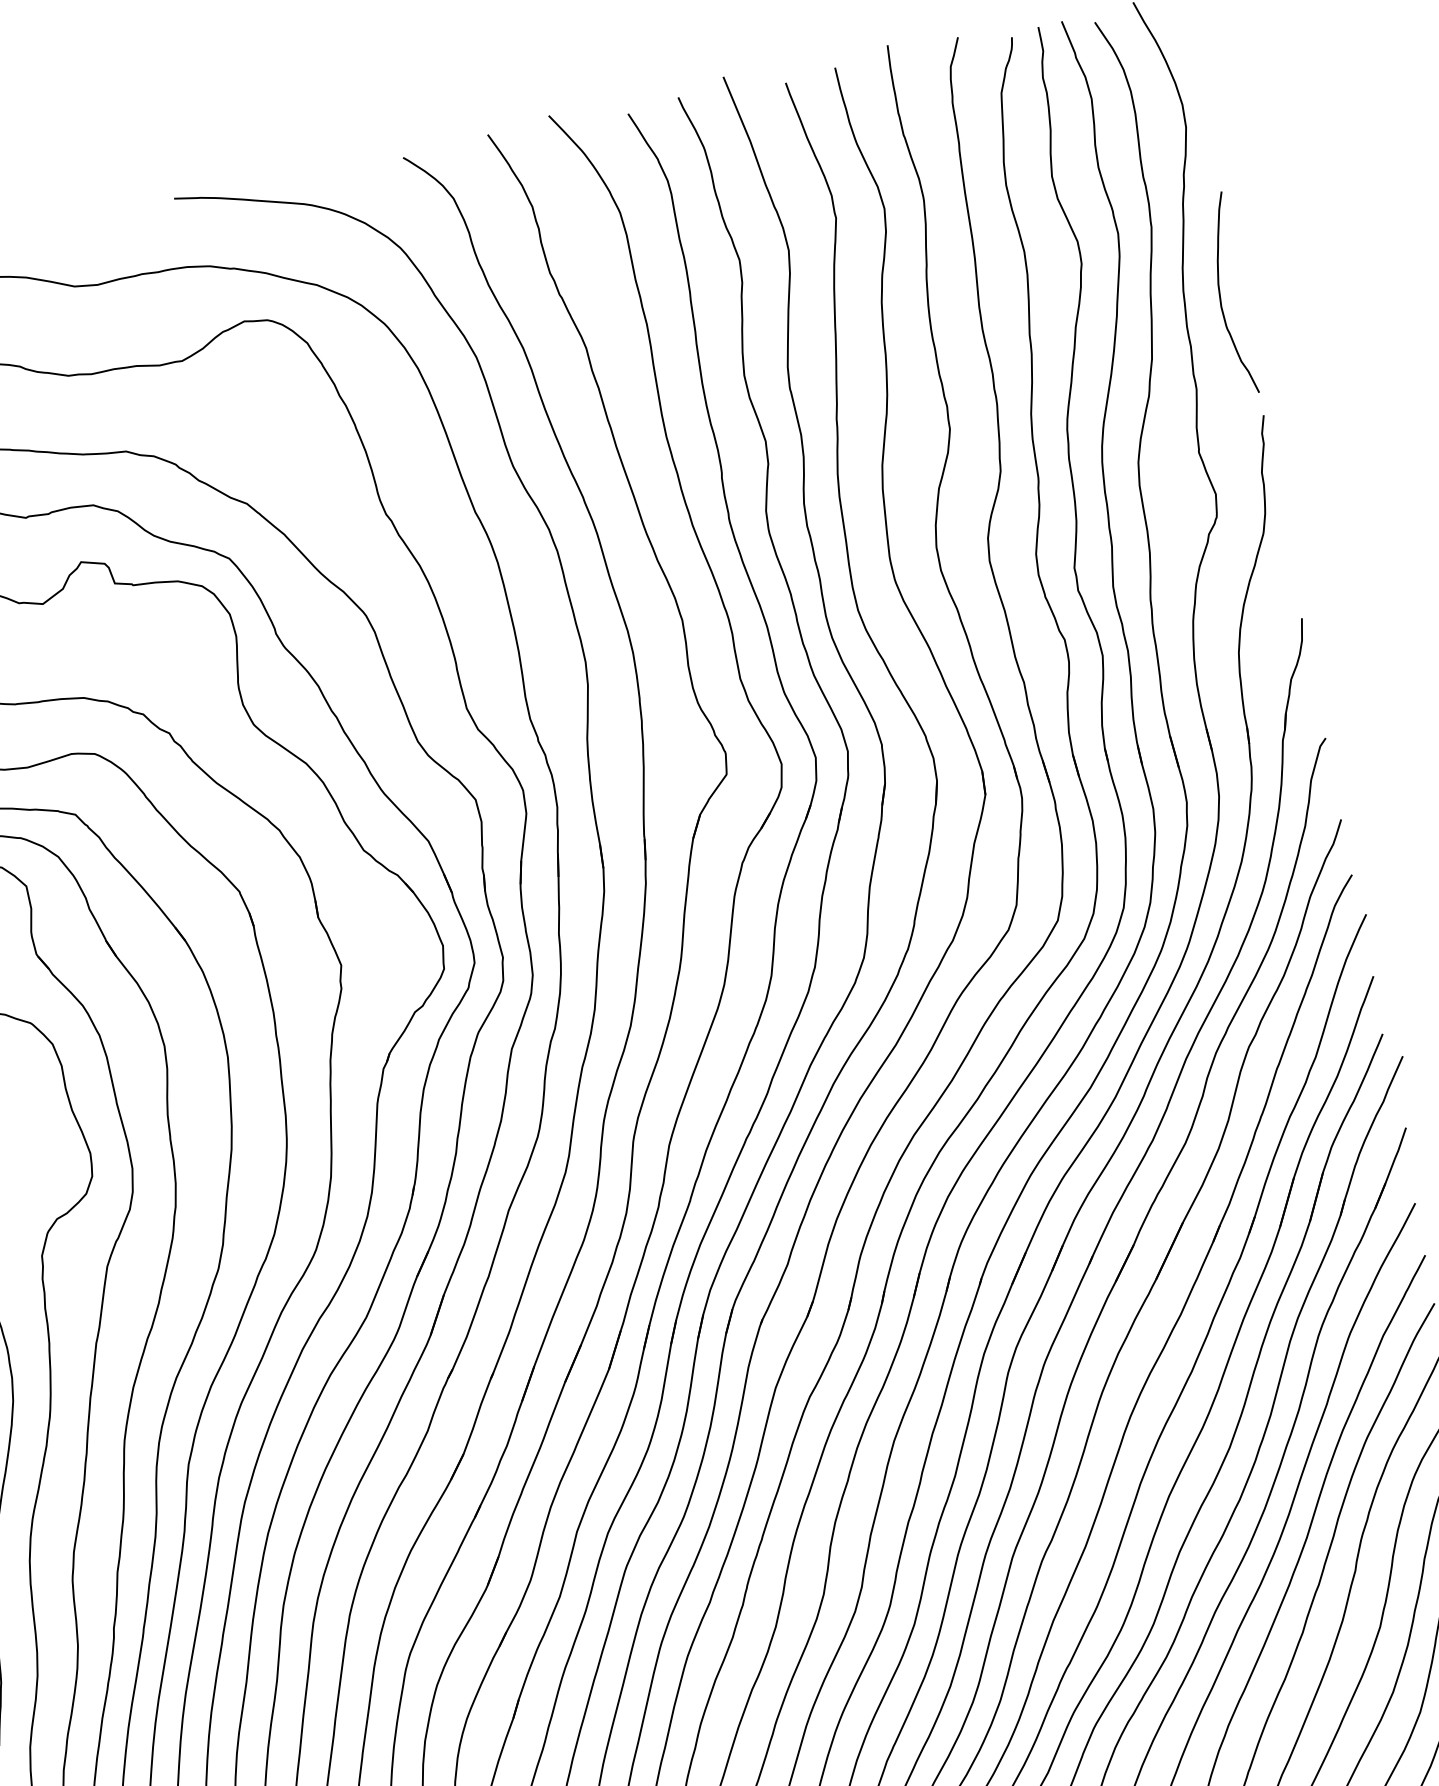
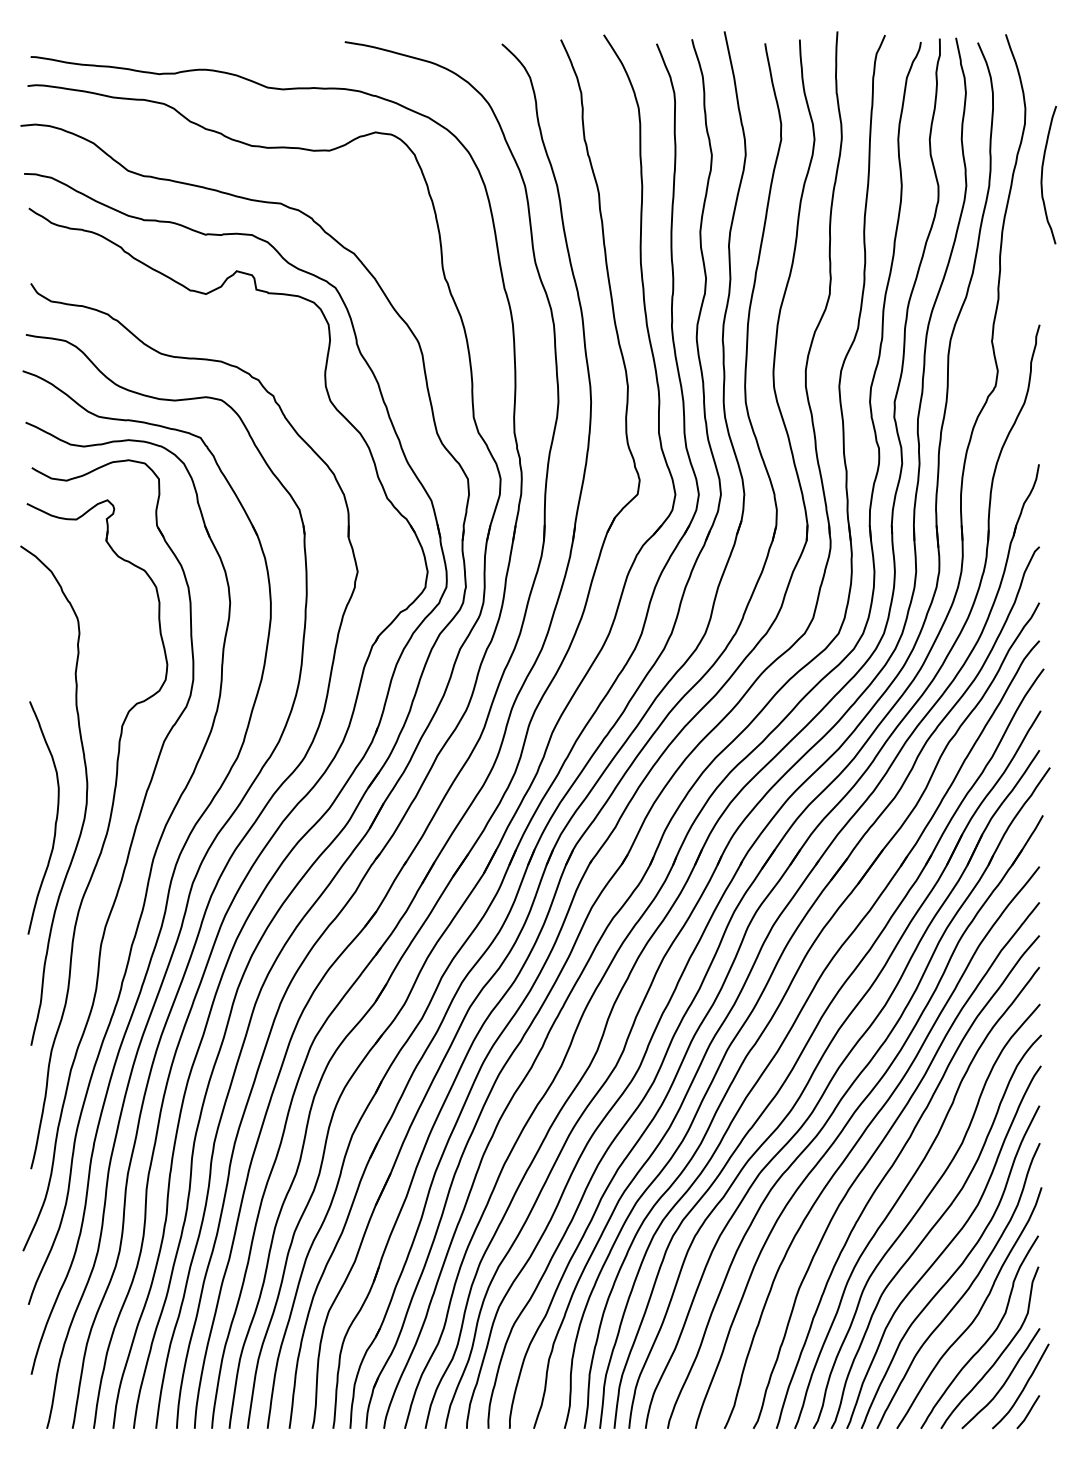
curve: (1220, 296) -> (1042, 175), moved

